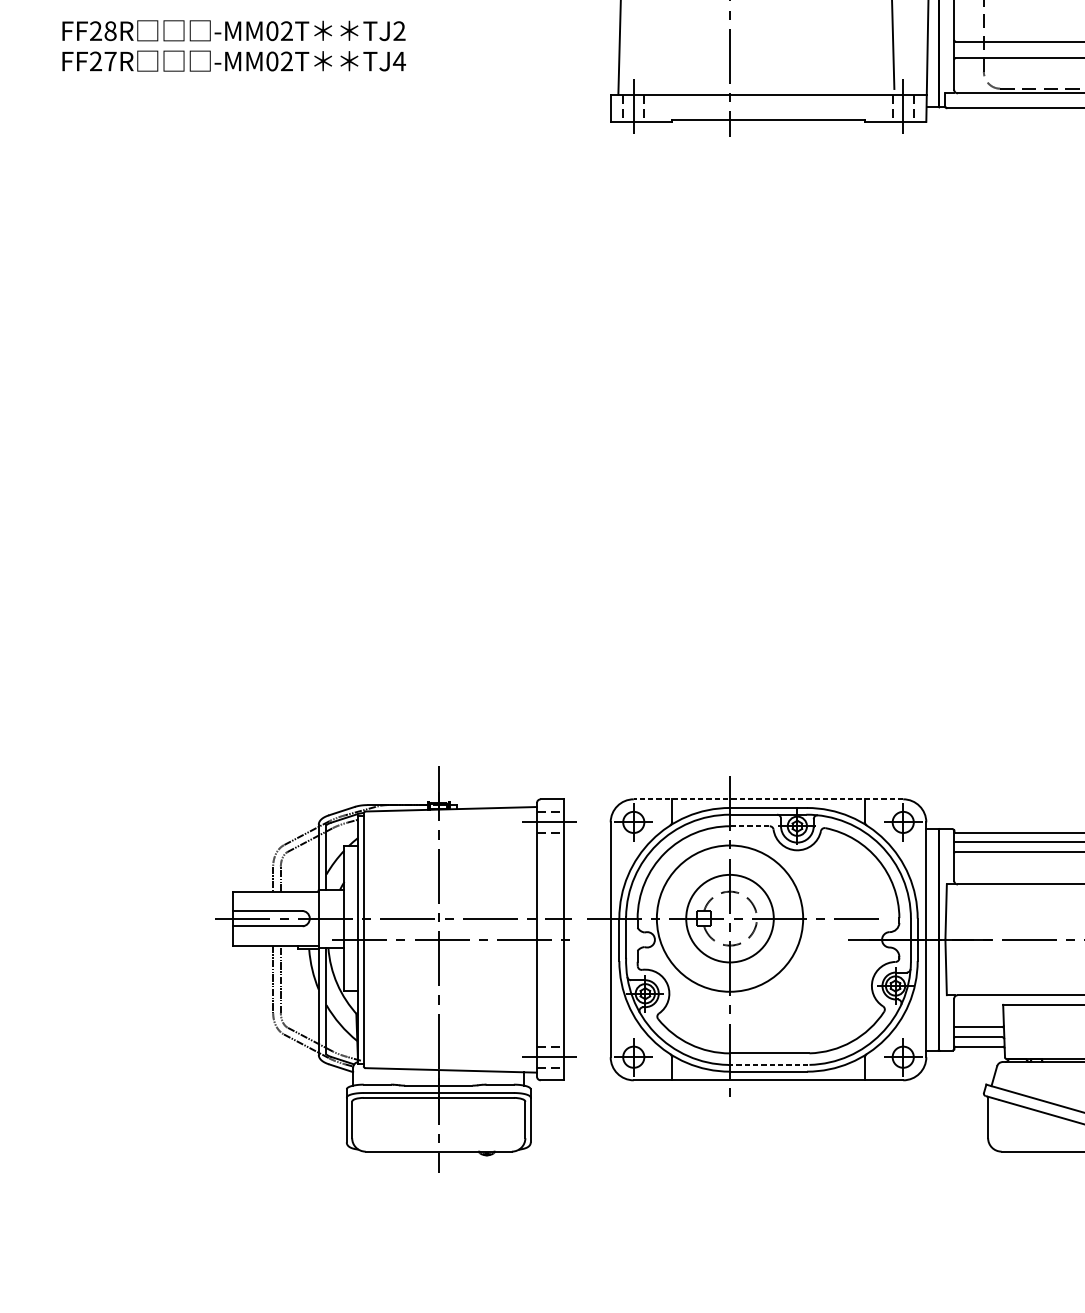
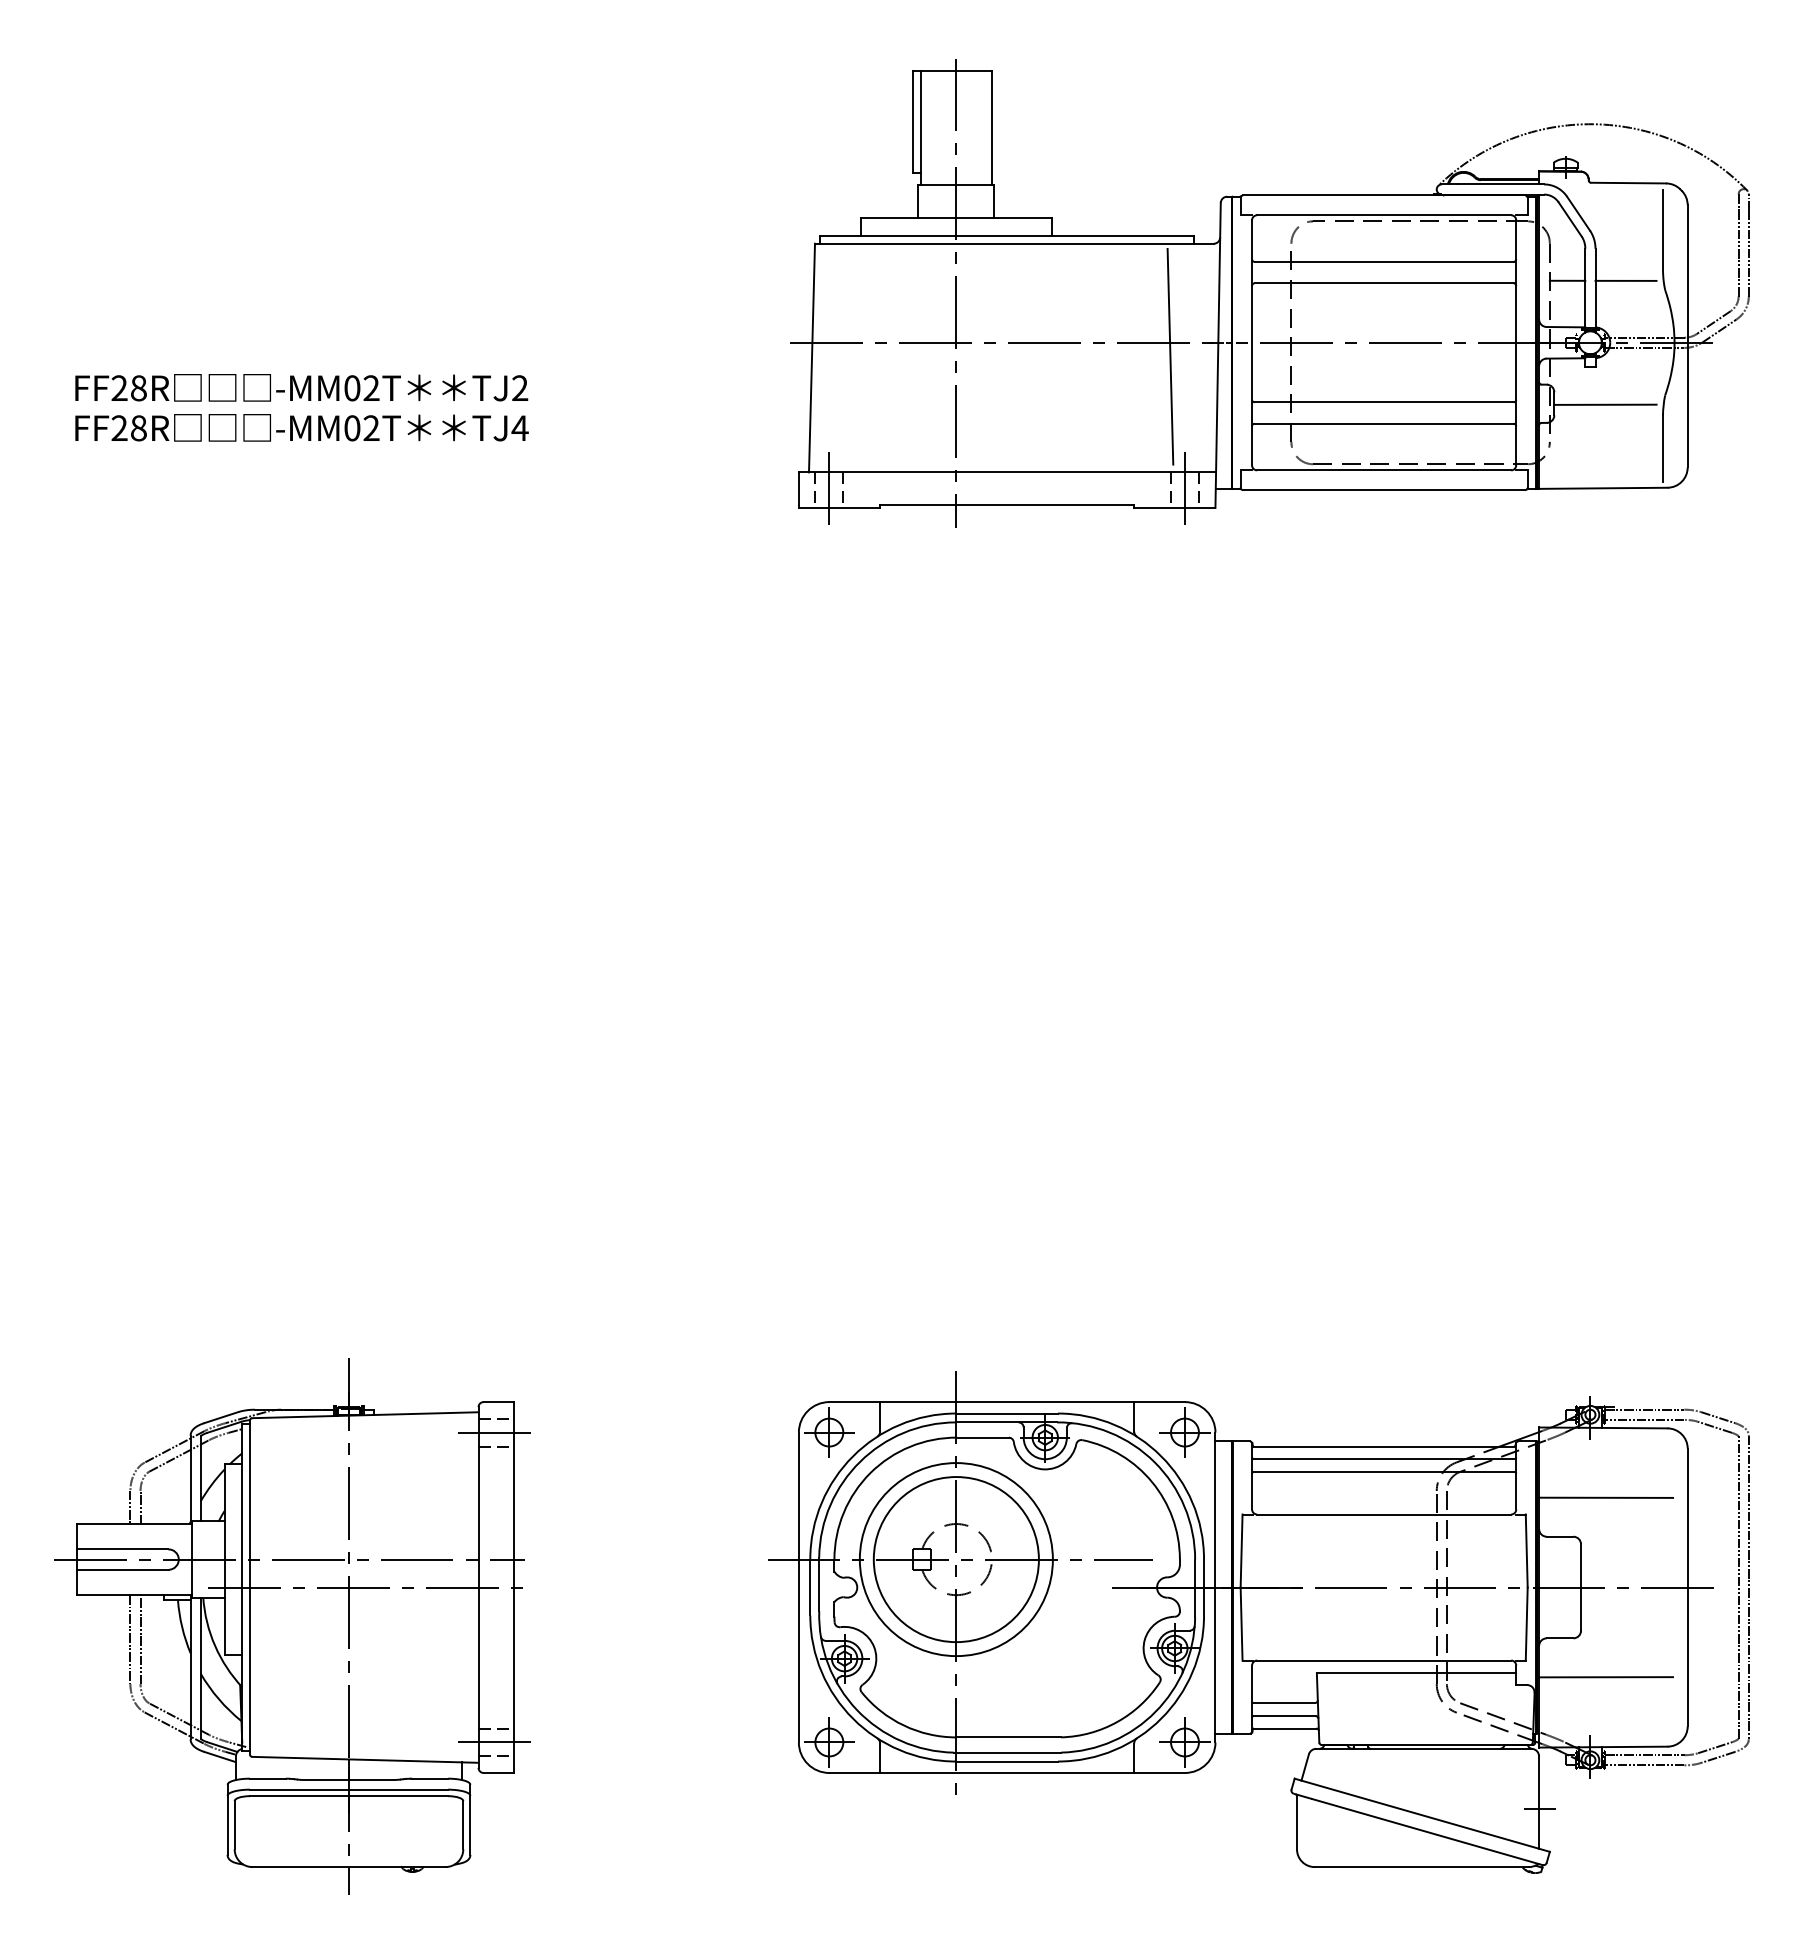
text: (110, 61) -> (138, 428), FF27R -> FF28R
line: (768, 799) -> (1007, 1402), dashed -> solid
line: (749, 826) -> (982, 1437), dashed -> solid
circle: (729, 918) -> (955, 1559), size x1.43
part: (395, 969) -> (292, 1626), moved
line: (768, 1064) -> (1007, 1752), dashed -> solid

